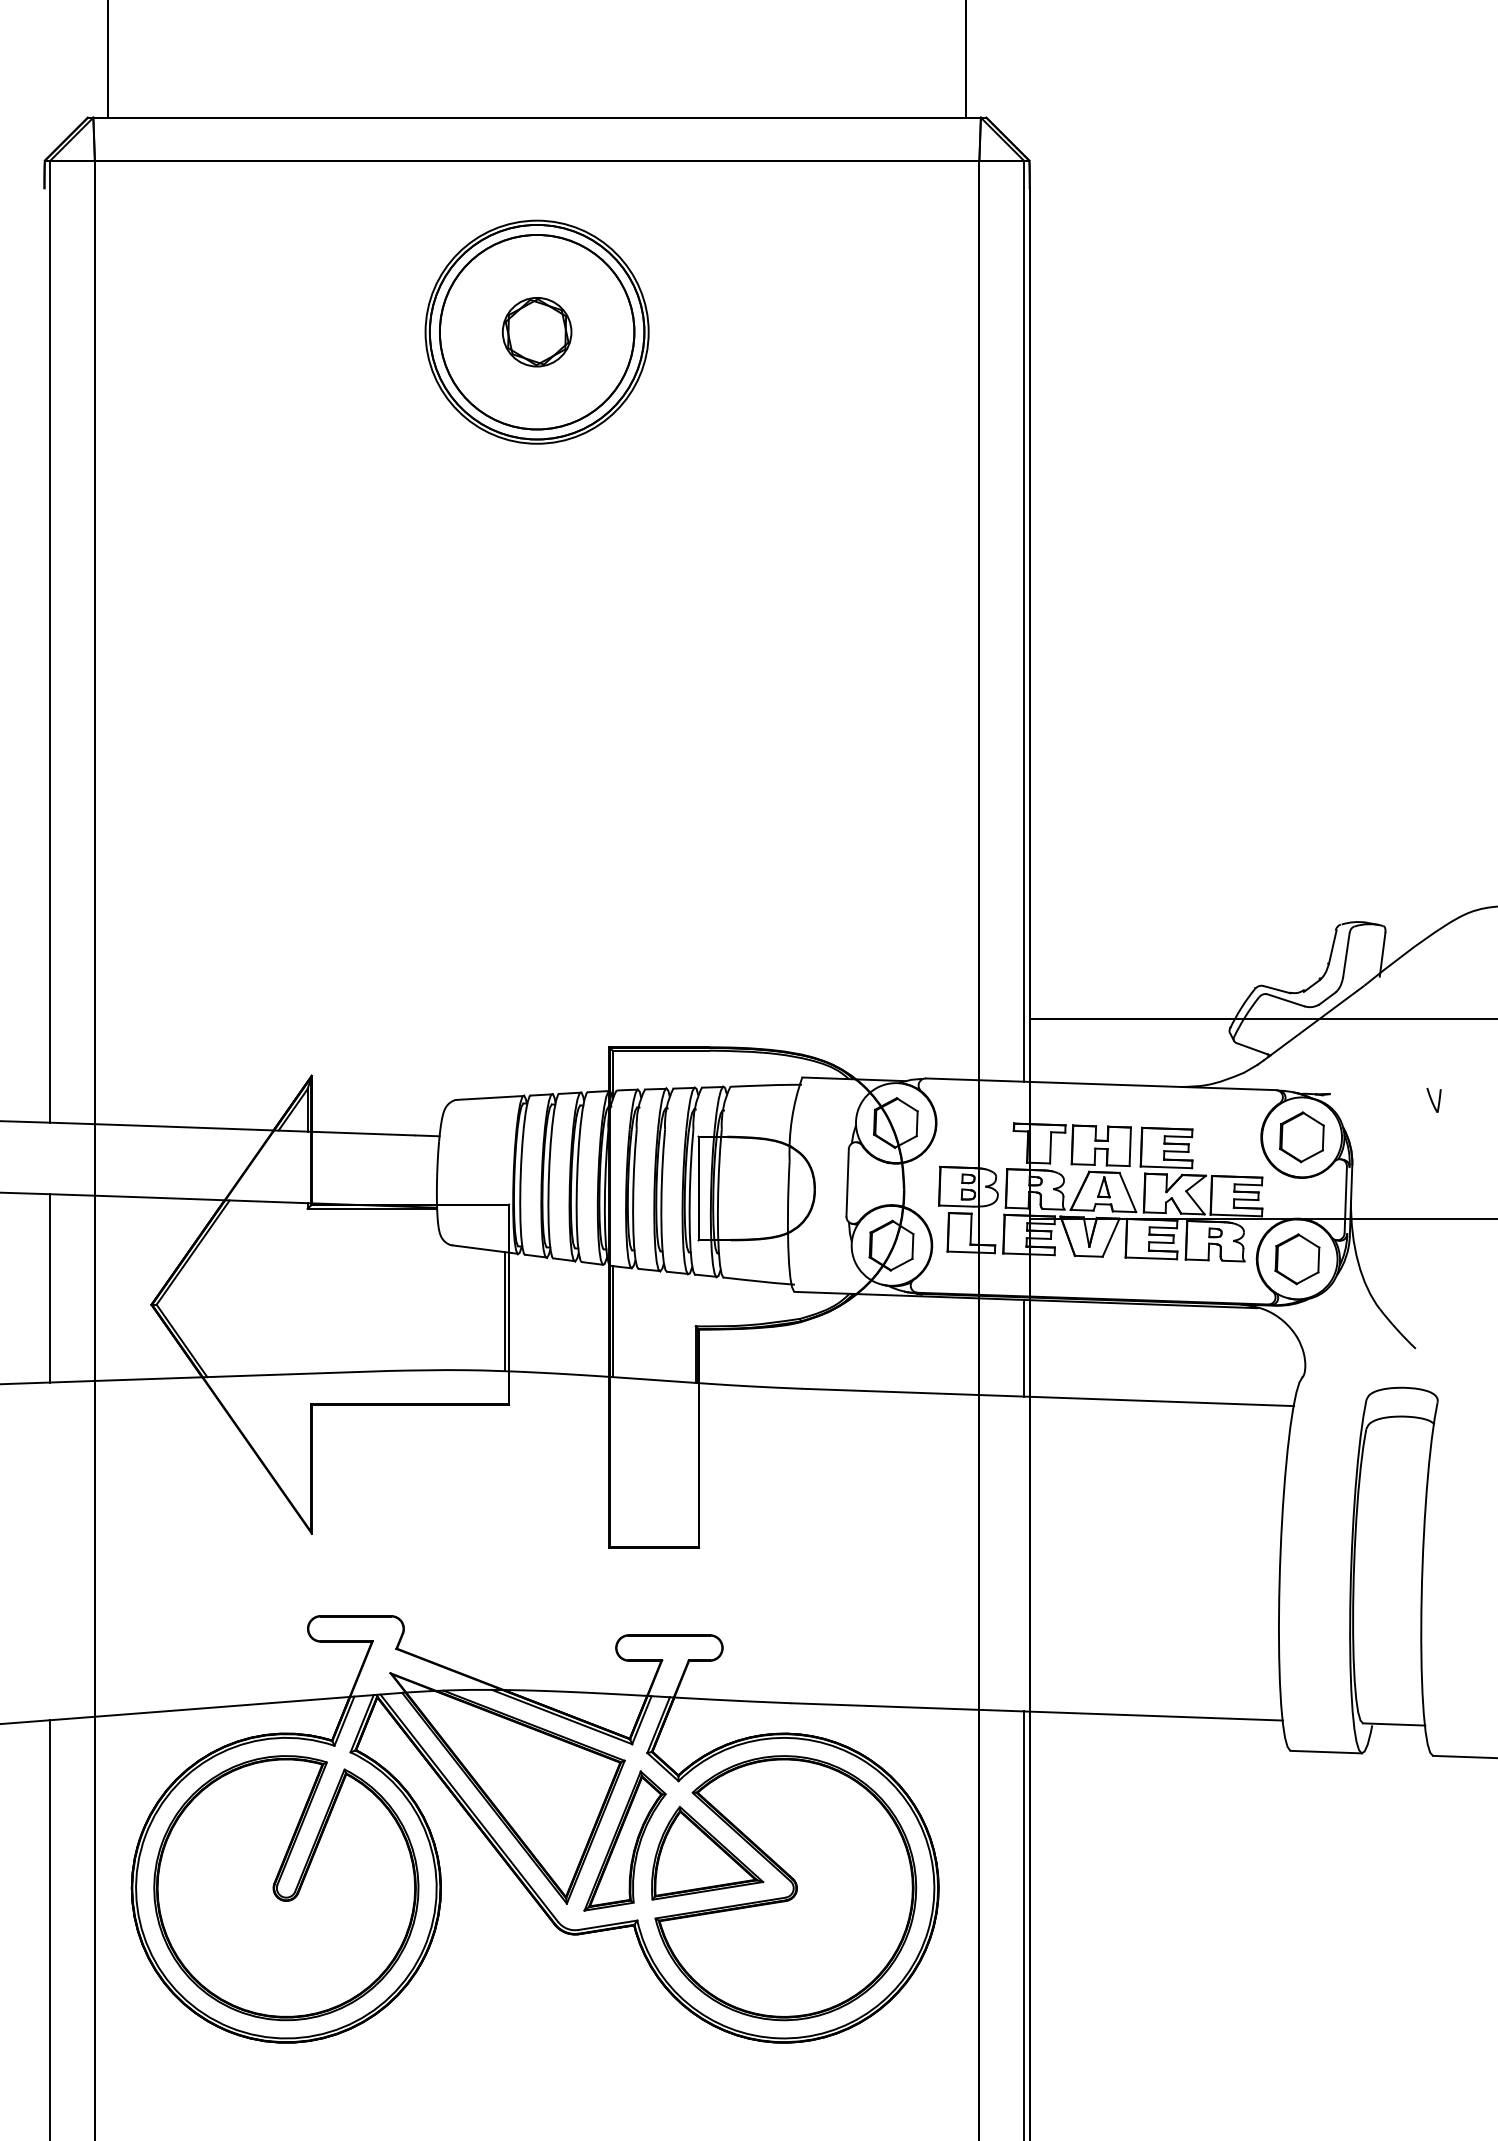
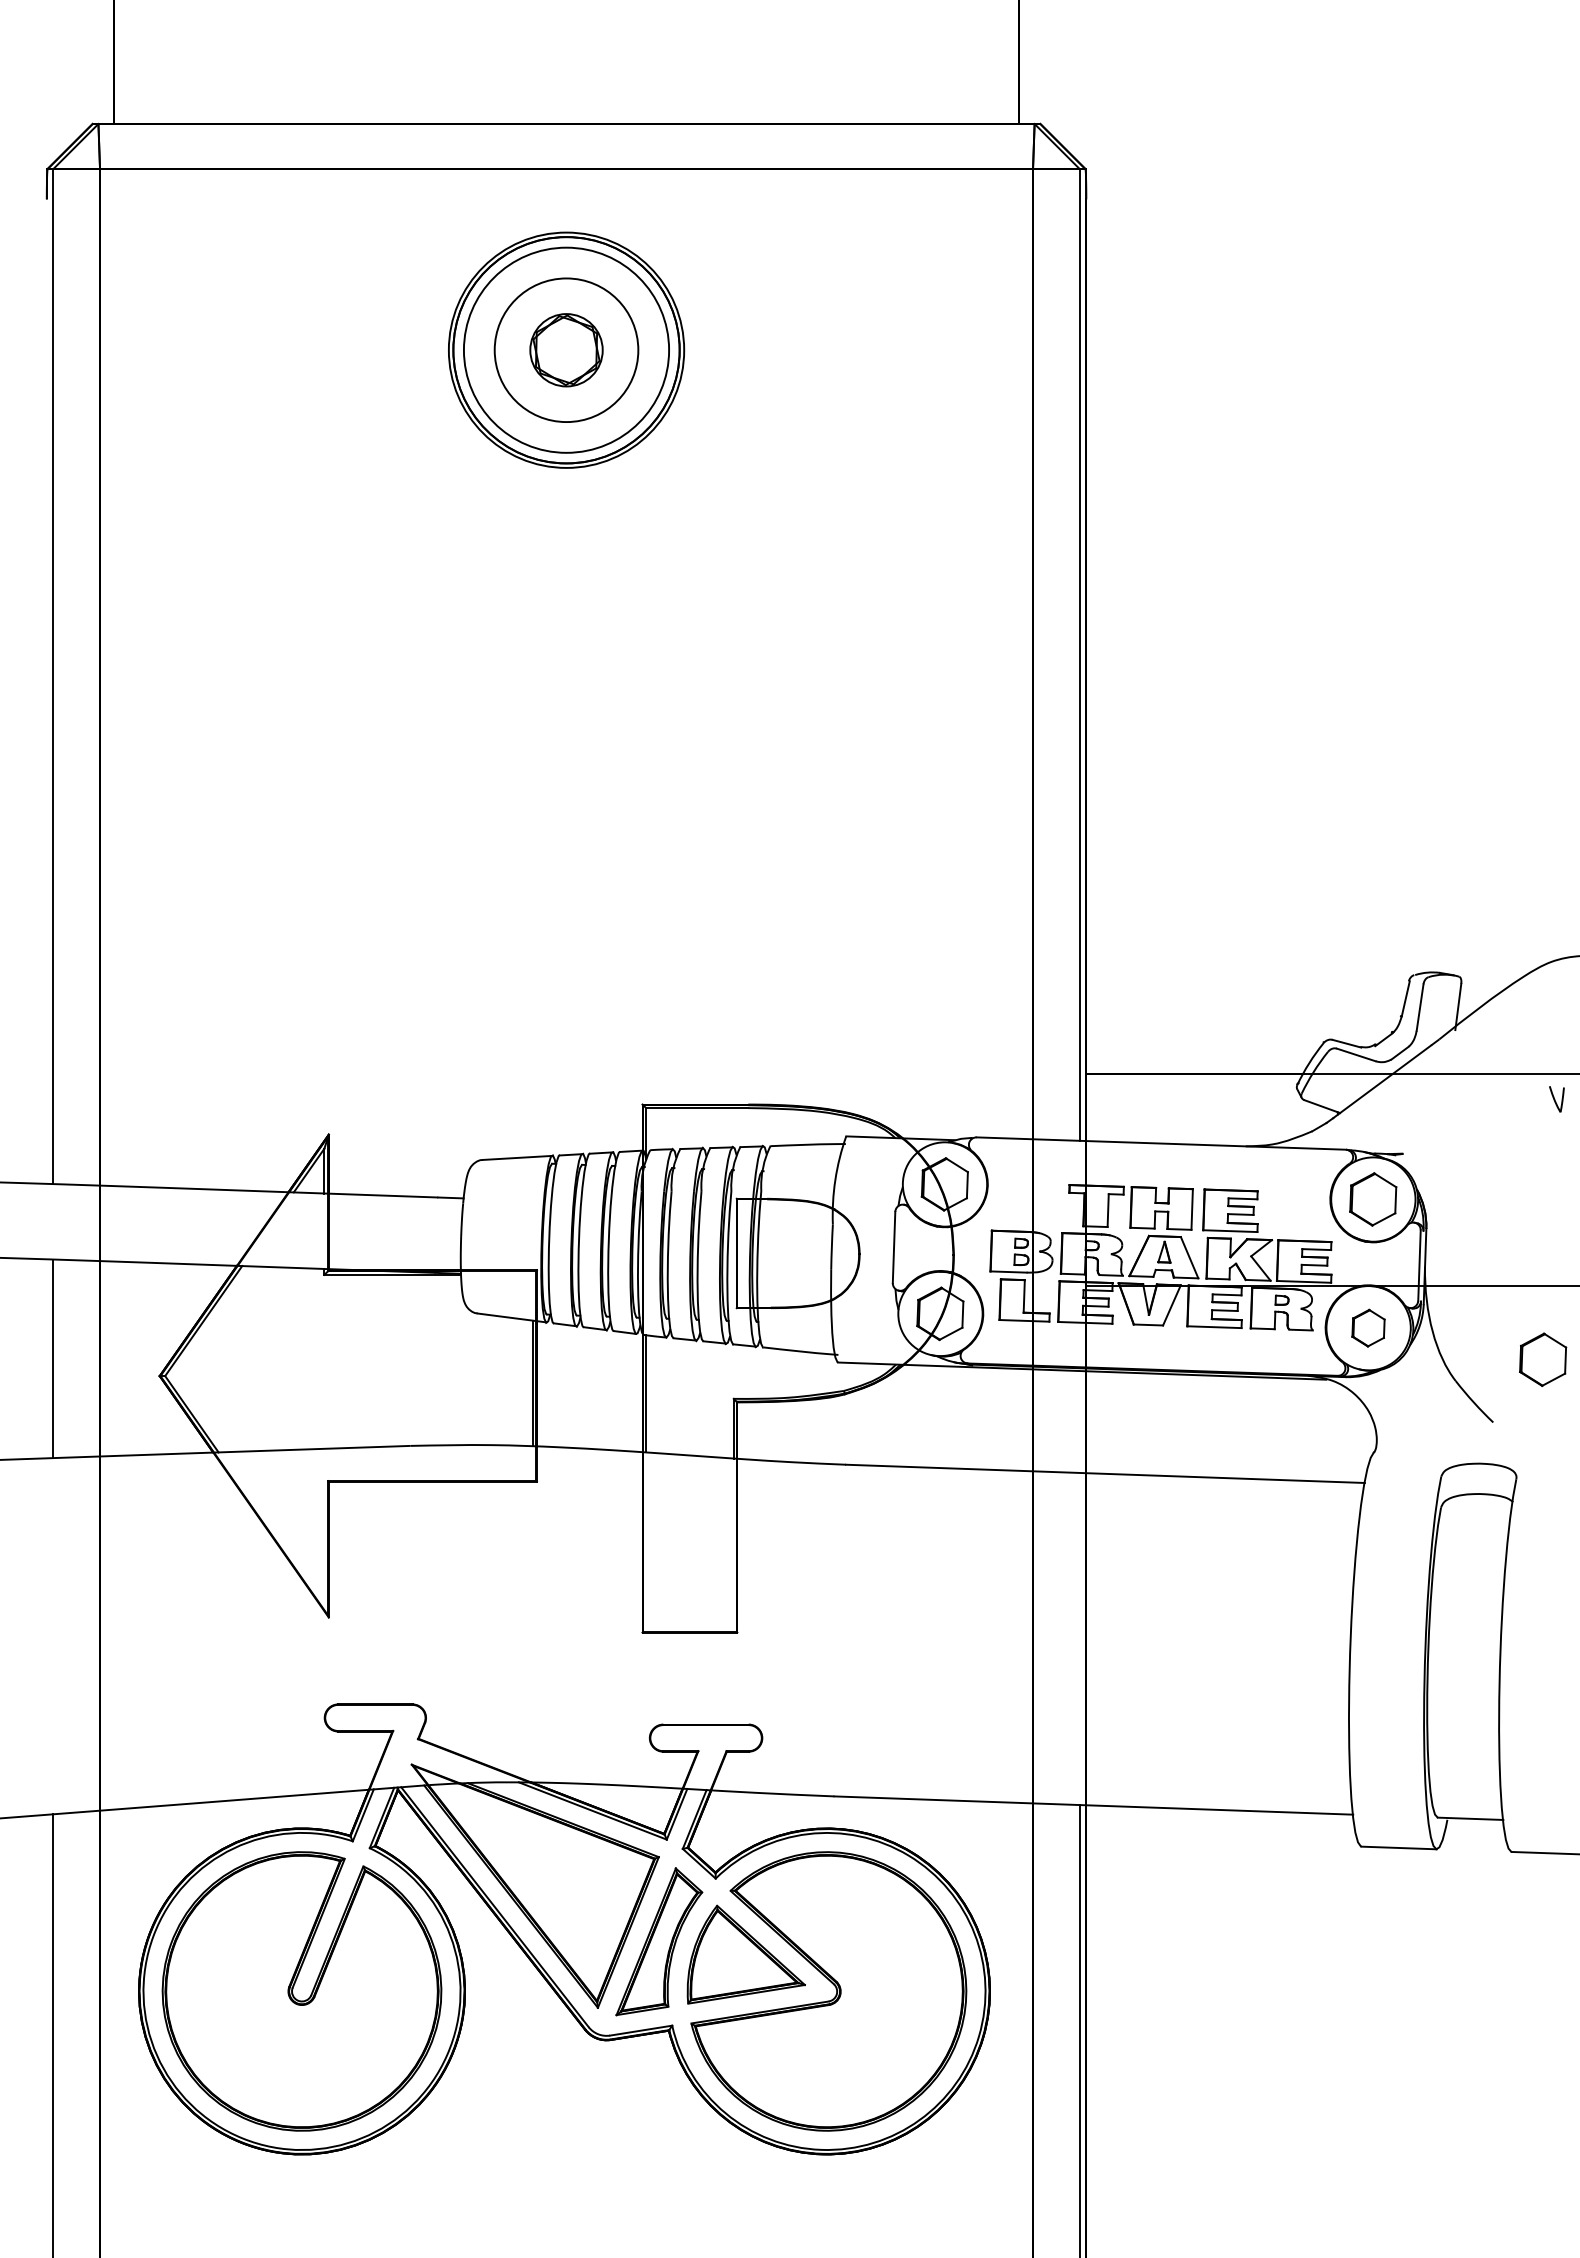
circle: (536, 331) -> (565, 349), size x0.7
part: (1433, 1099) -> (1556, 1098), moved
part: (1297, 1259) -> (1368, 1328), size x0.7
part: (1462, 1289) -> (1542, 1360), added
line: (1023, 1347) -> (1079, 1421), removed

